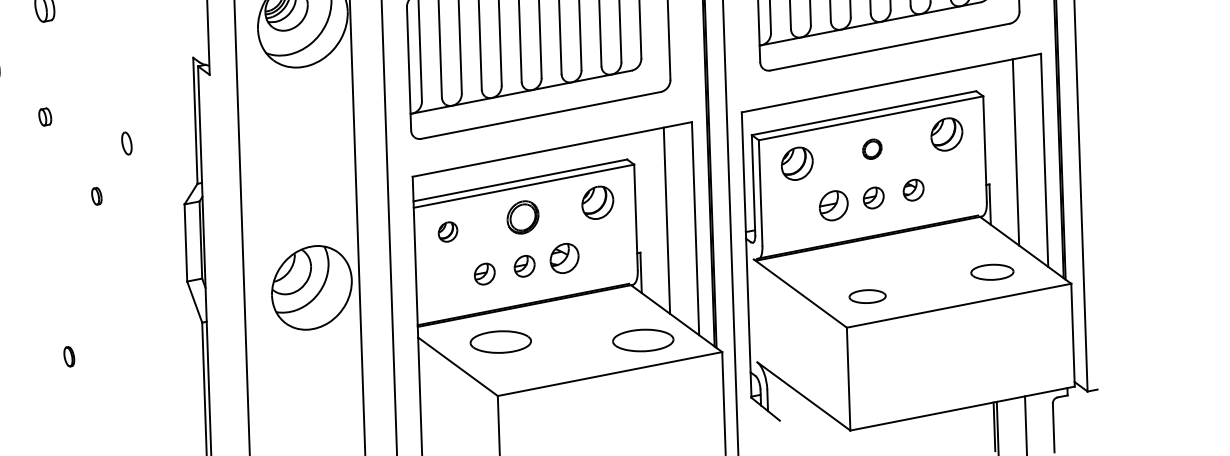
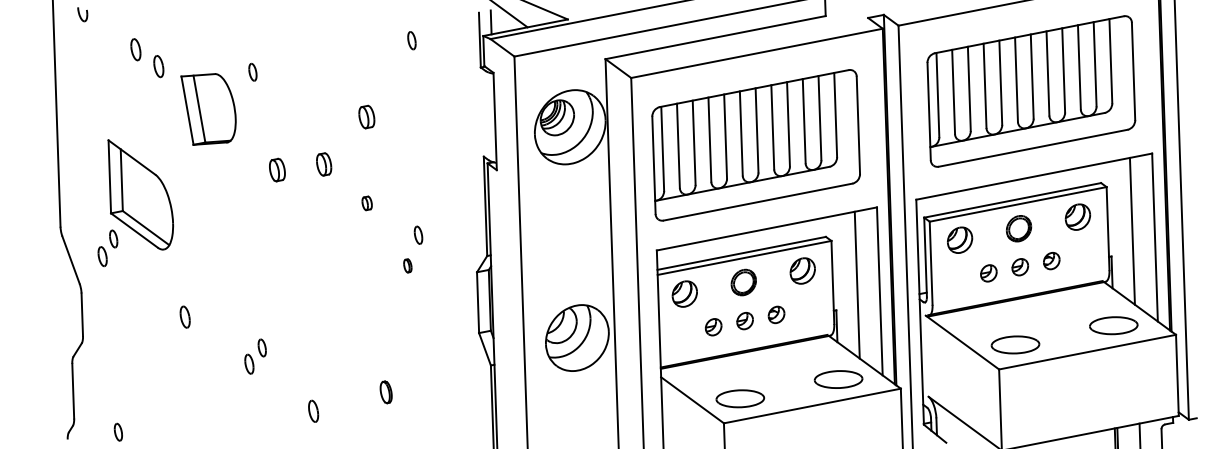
part: (126, 142) -> (418, 234), moved
part: (872, 148) -> (1019, 228), size x1.67
part: (833, 205) -> (988, 273), size x0.71
part: (447, 231) -> (684, 293), size x1.67
part: (564, 257) -> (776, 314), size x0.71
part: (991, 271) -> (1113, 325), size x1.43
part: (867, 296) -> (1015, 344), size x1.67
part: (501, 341) -> (740, 398), moved
part: (68, 356) -> (385, 392), size x1.43

